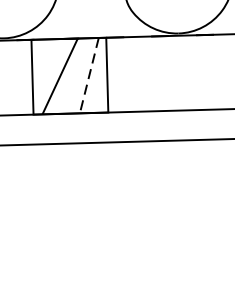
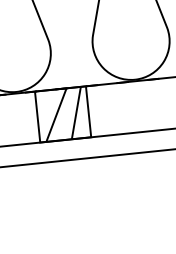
line: (89, 76) -> (76, 113), dashed -> solid

